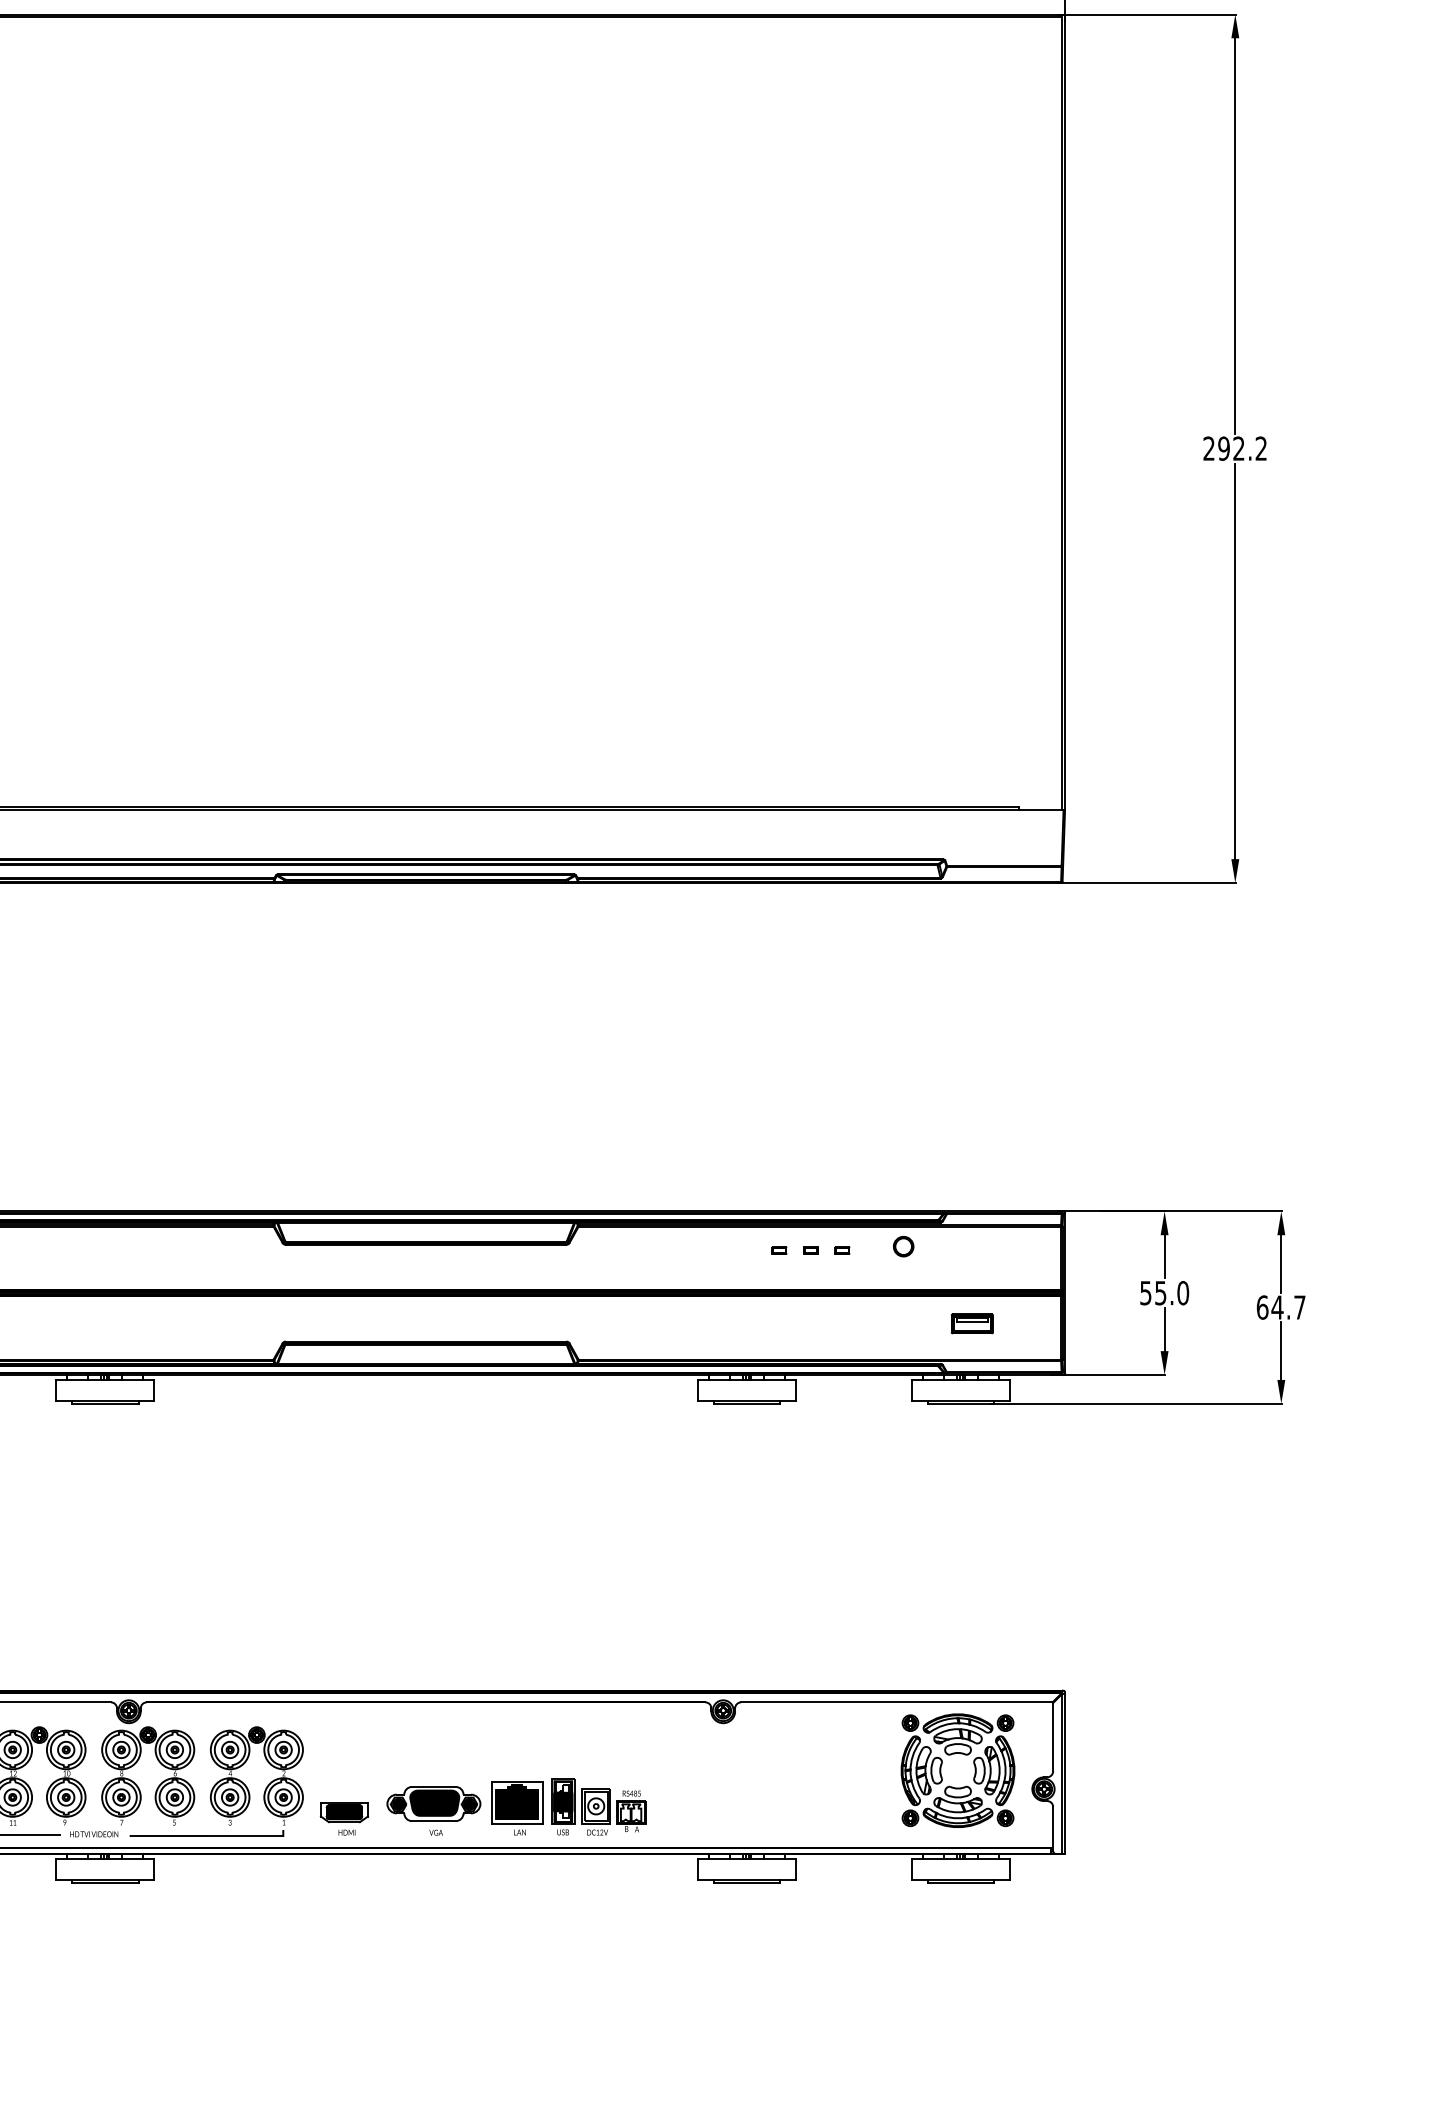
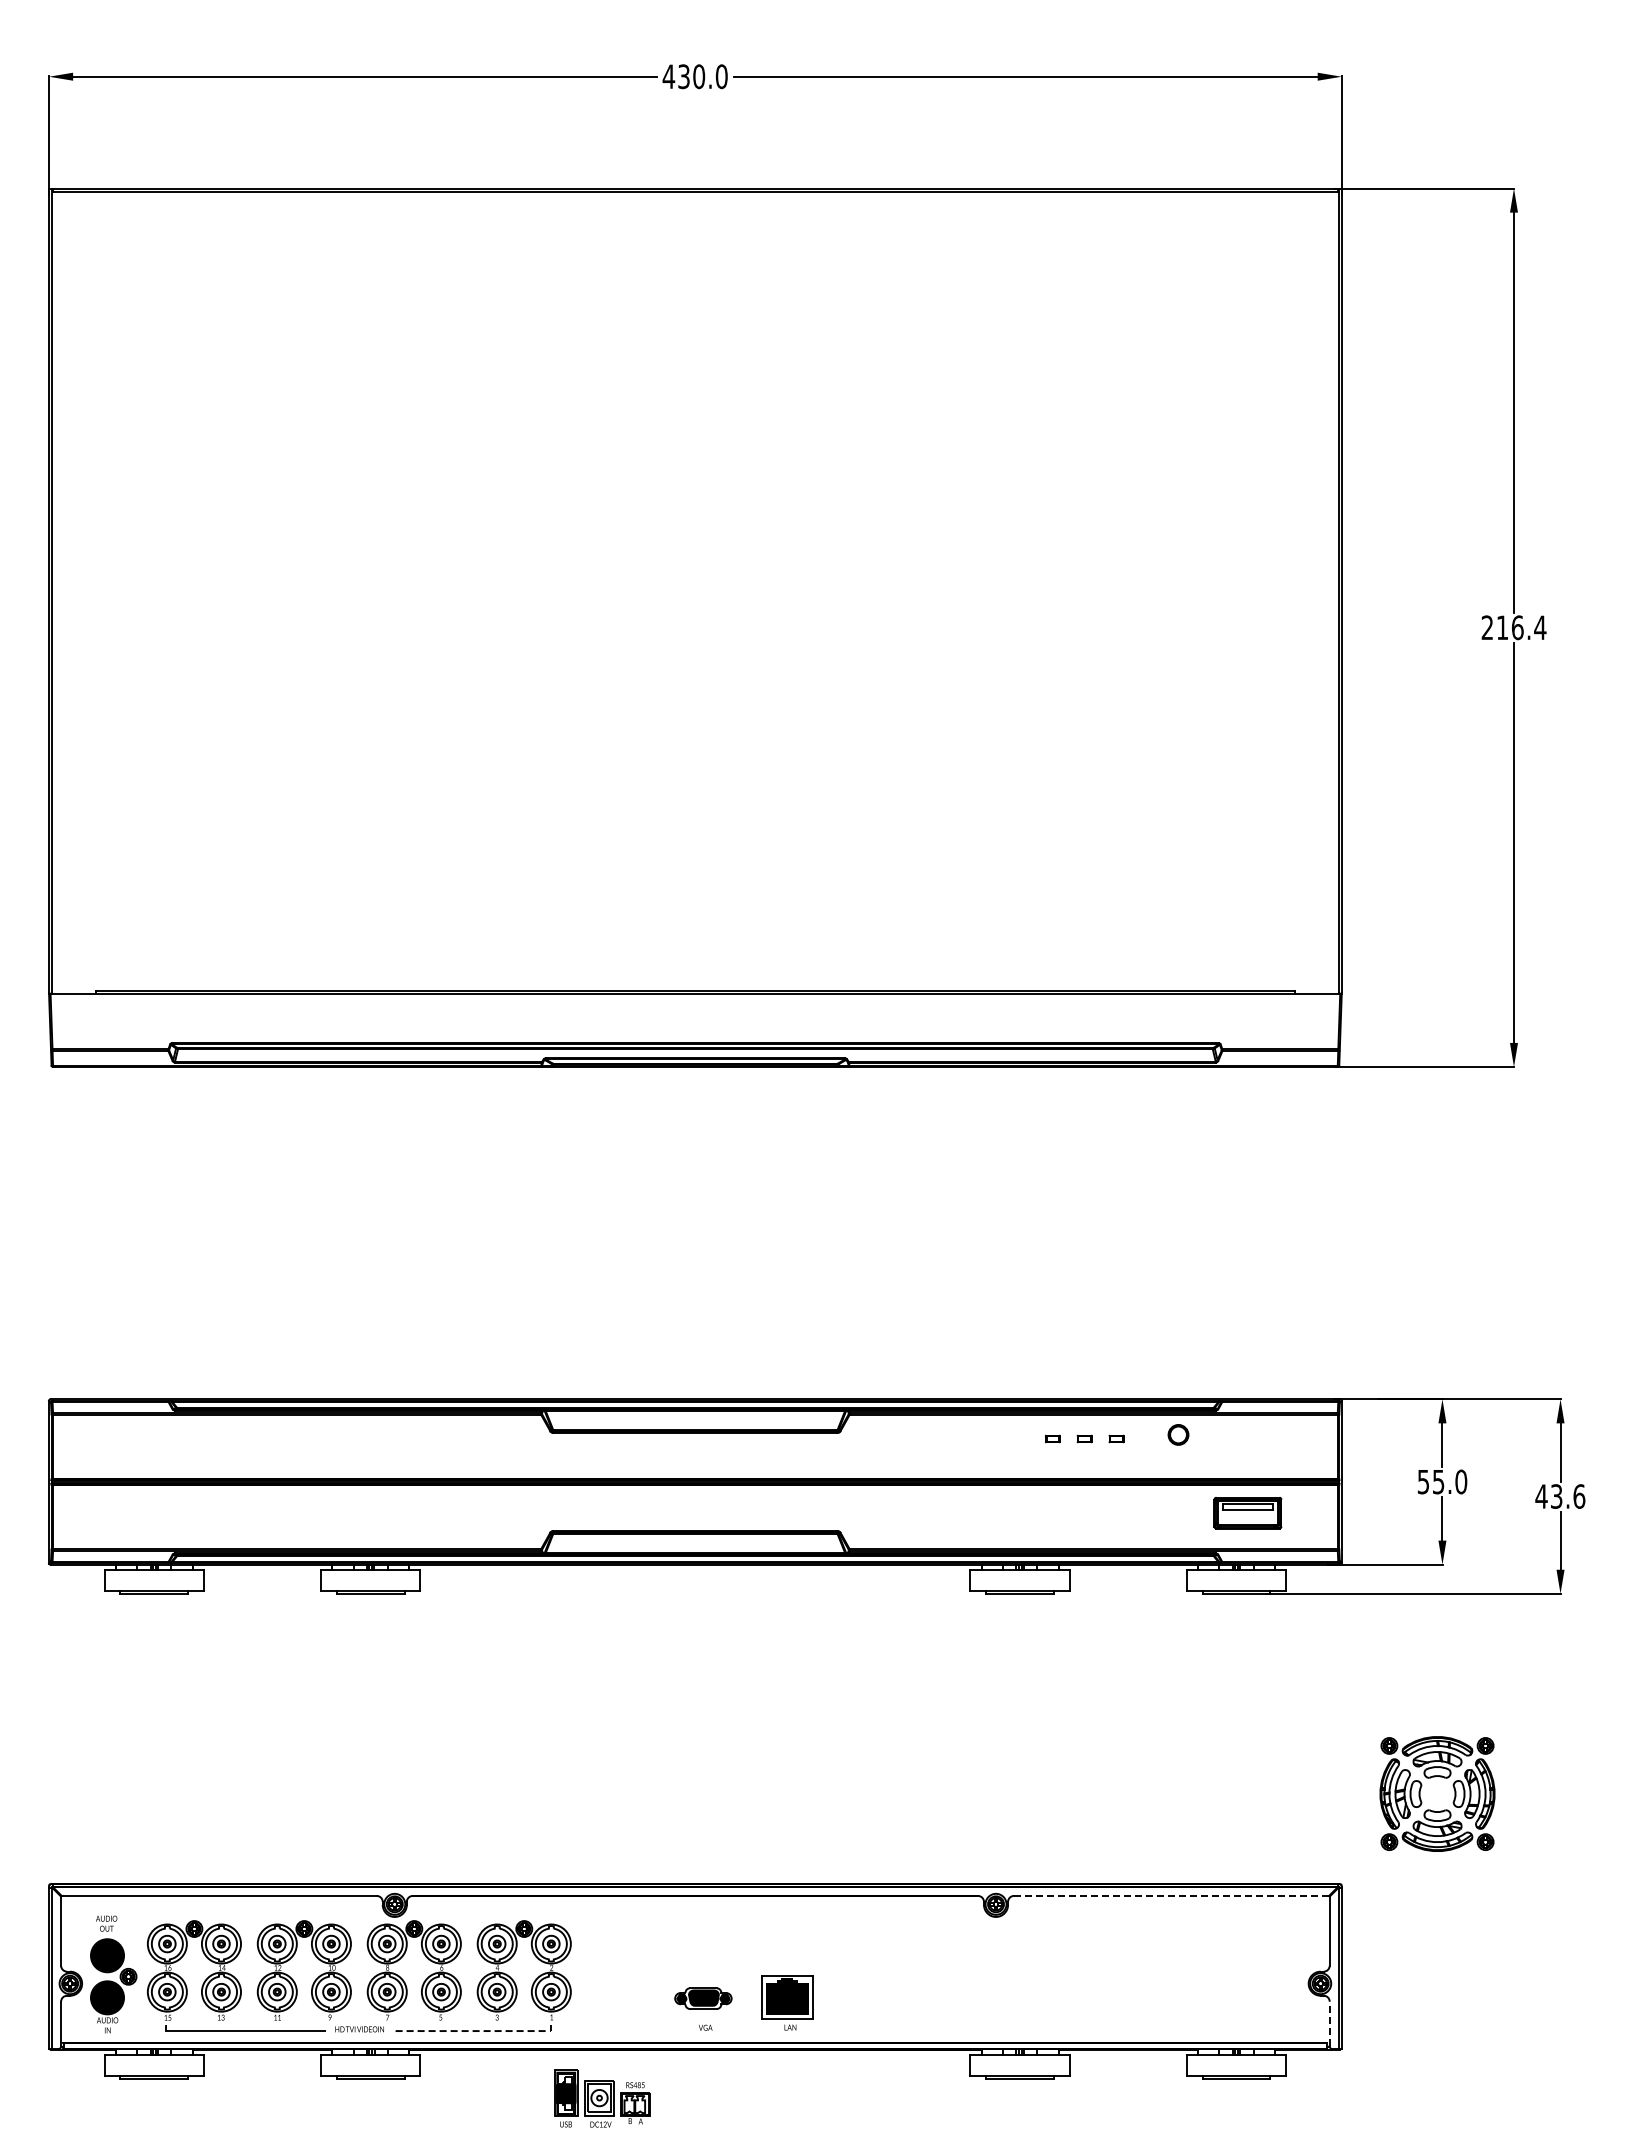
text: (1242, 448) -> (1521, 627), 292.2 -> 216.4
text: (1281, 1307) -> (1560, 1496), 64.7 -> 43.6
part: (971, 1323) -> (1247, 1512), size x1.6
line: (896, 1701) -> (1171, 1895), solid -> dashed
part: (955, 1754) -> (1434, 1777), moved
part: (434, 1803) -> (703, 1998), size x0.6
part: (599, 1806) -> (602, 2098), moved
part: (344, 1818) -> (612, 2013), removed
line: (1052, 1828) -> (1329, 2023), solid -> dashed
line: (210, 1836) -> (477, 2031), solid -> dashed

